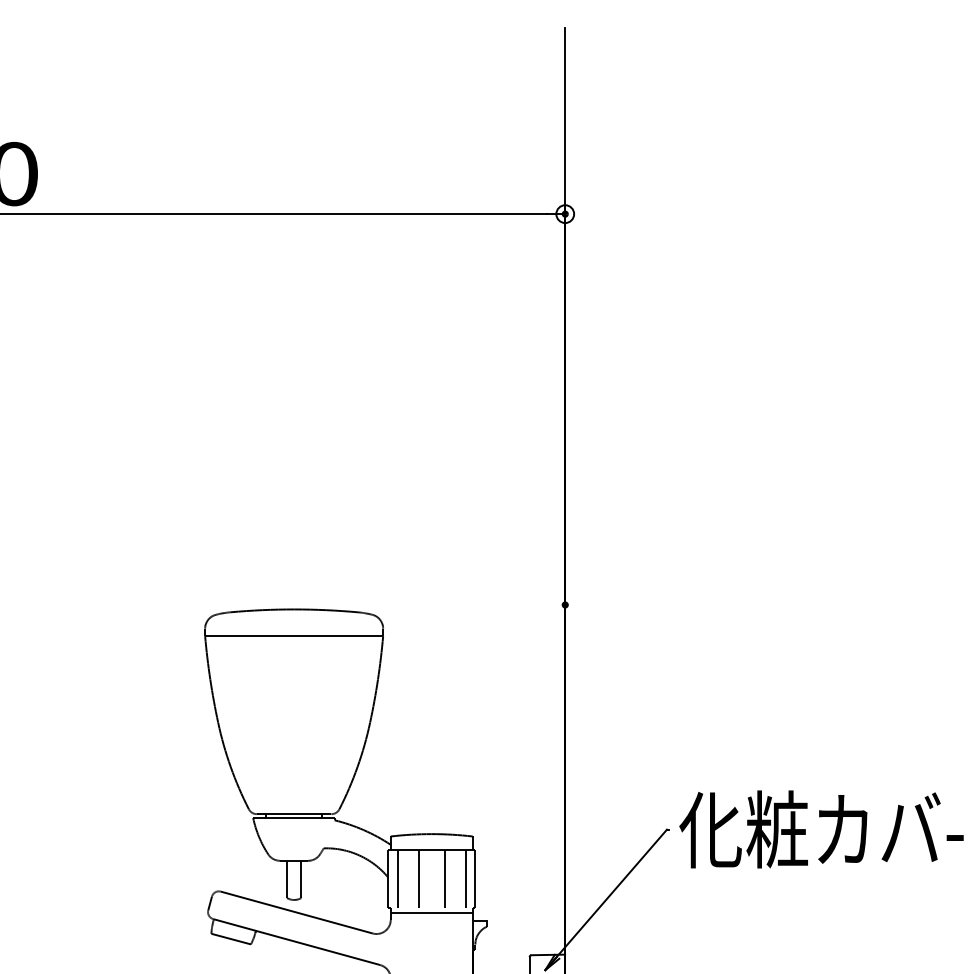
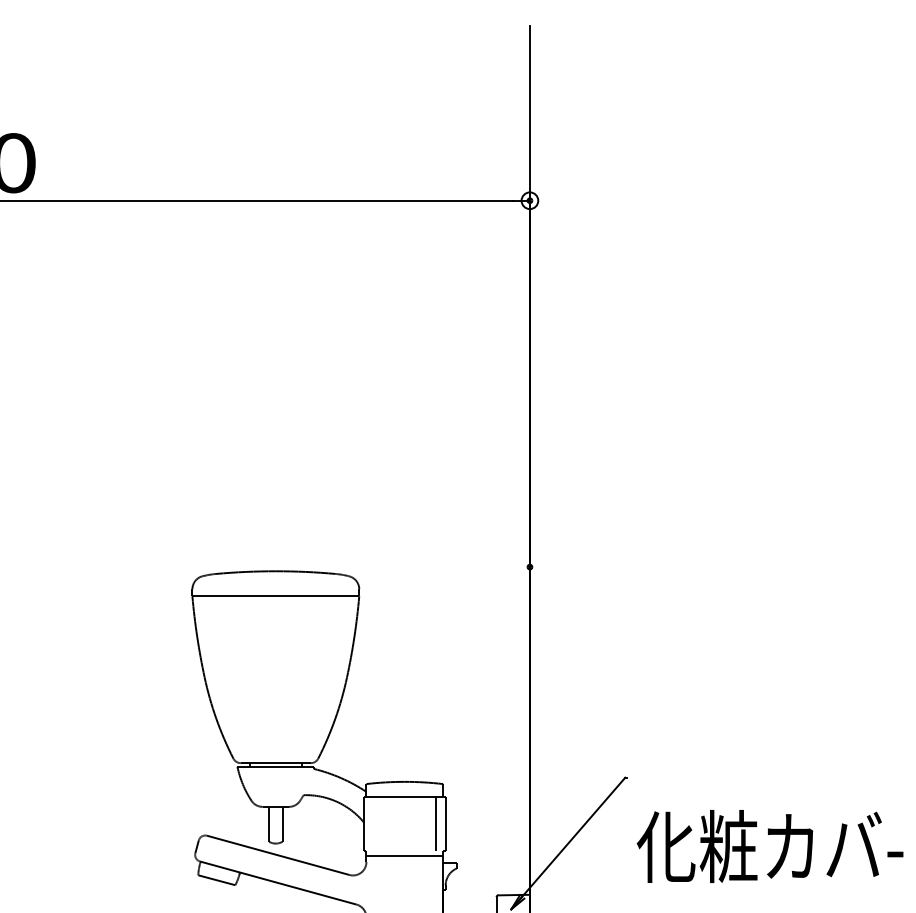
text: (820, 829) -> (769, 846), moved
line: (398, 878) -> (373, 823), removed
line: (418, 878) -> (392, 823), removed
line: (444, 878) -> (416, 823), removed

